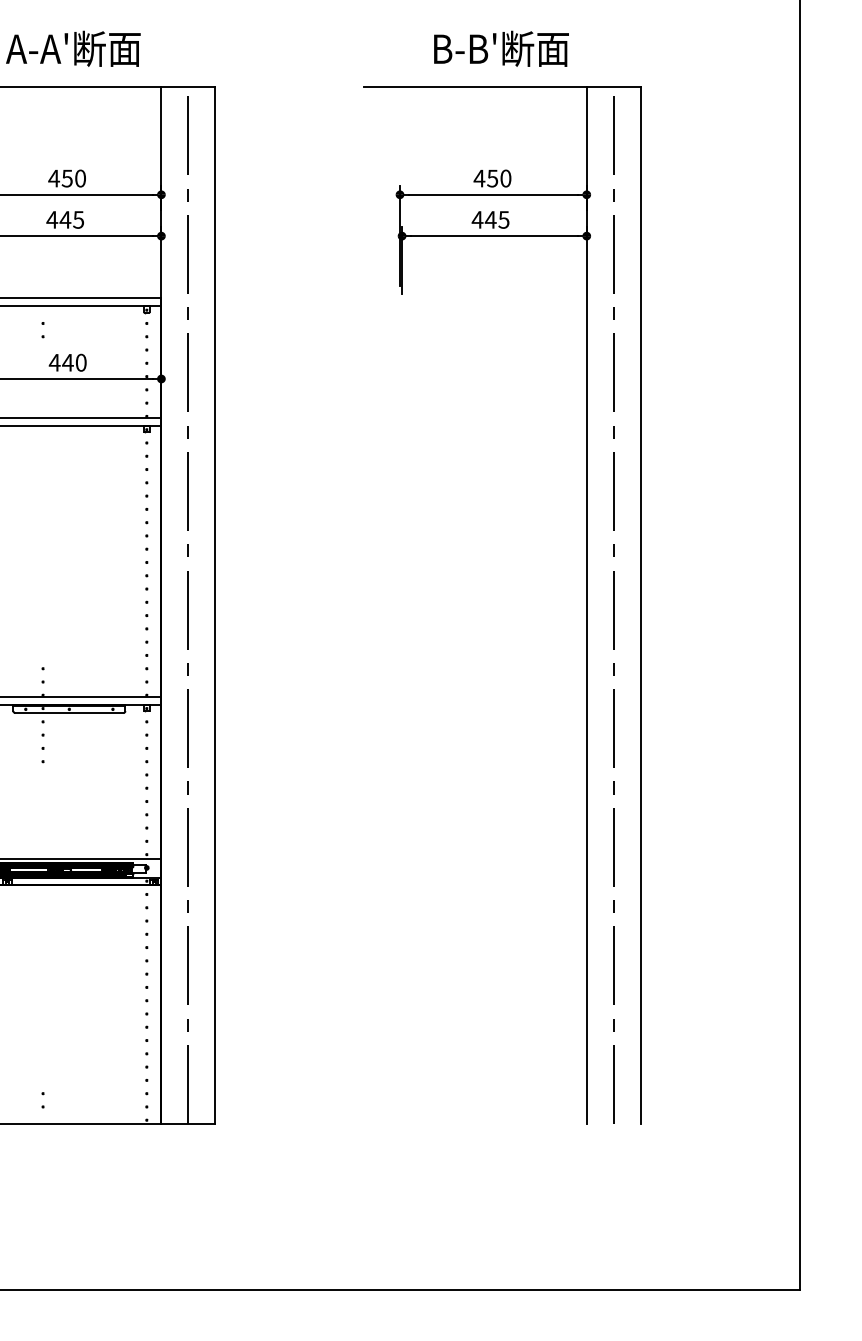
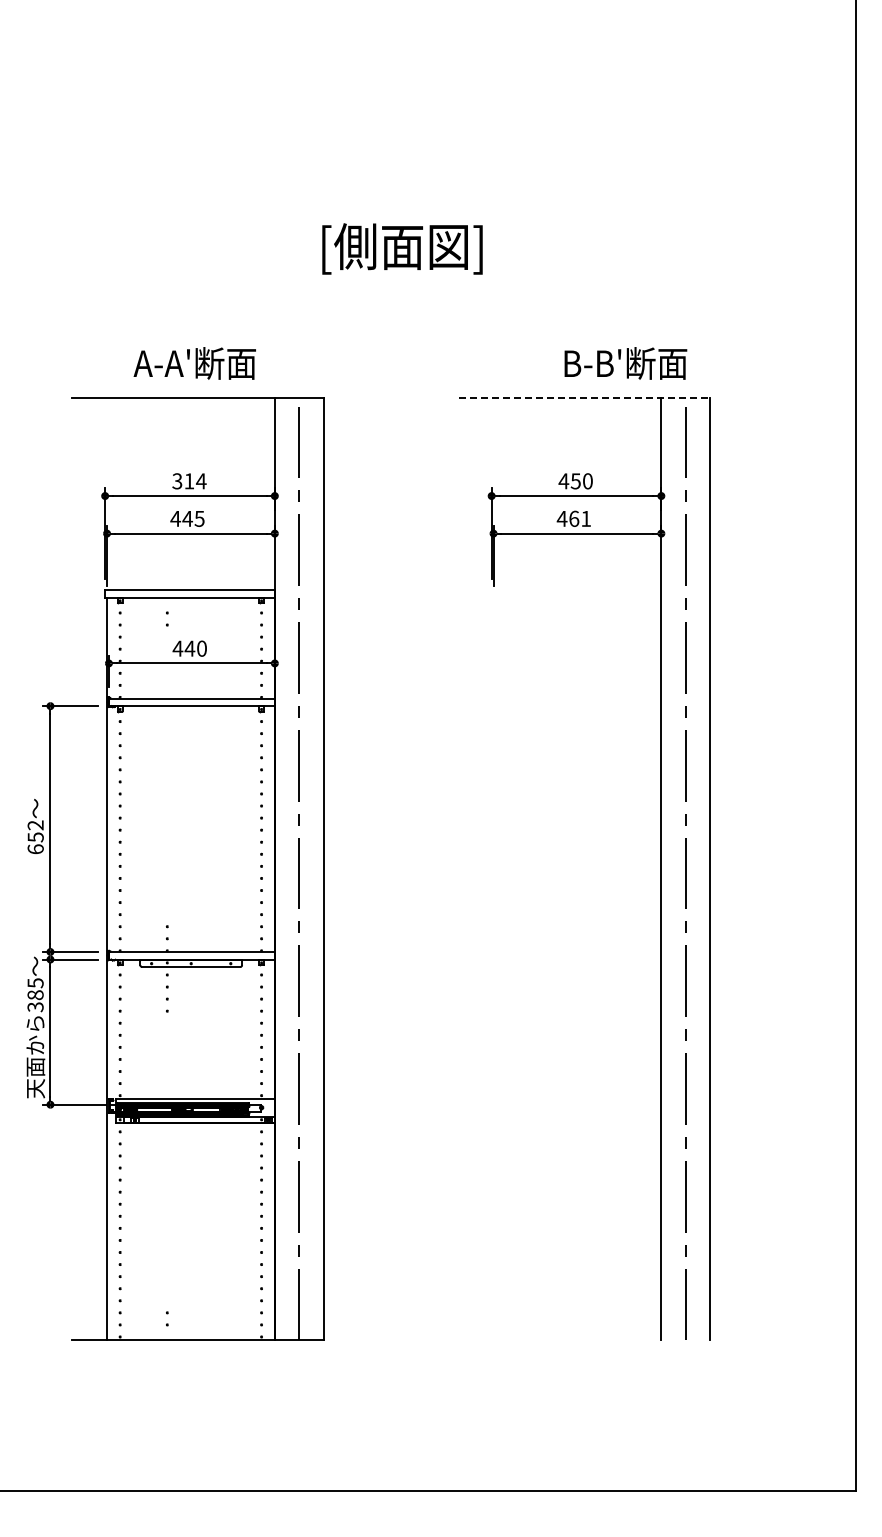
text: (501, 48) -> (625, 363), moved
line: (502, 86) -> (584, 397), solid -> dashed
text: (67, 178) -> (189, 481), 450 -> 314
text: (496, 219) -> (579, 518), 445 -> 461

